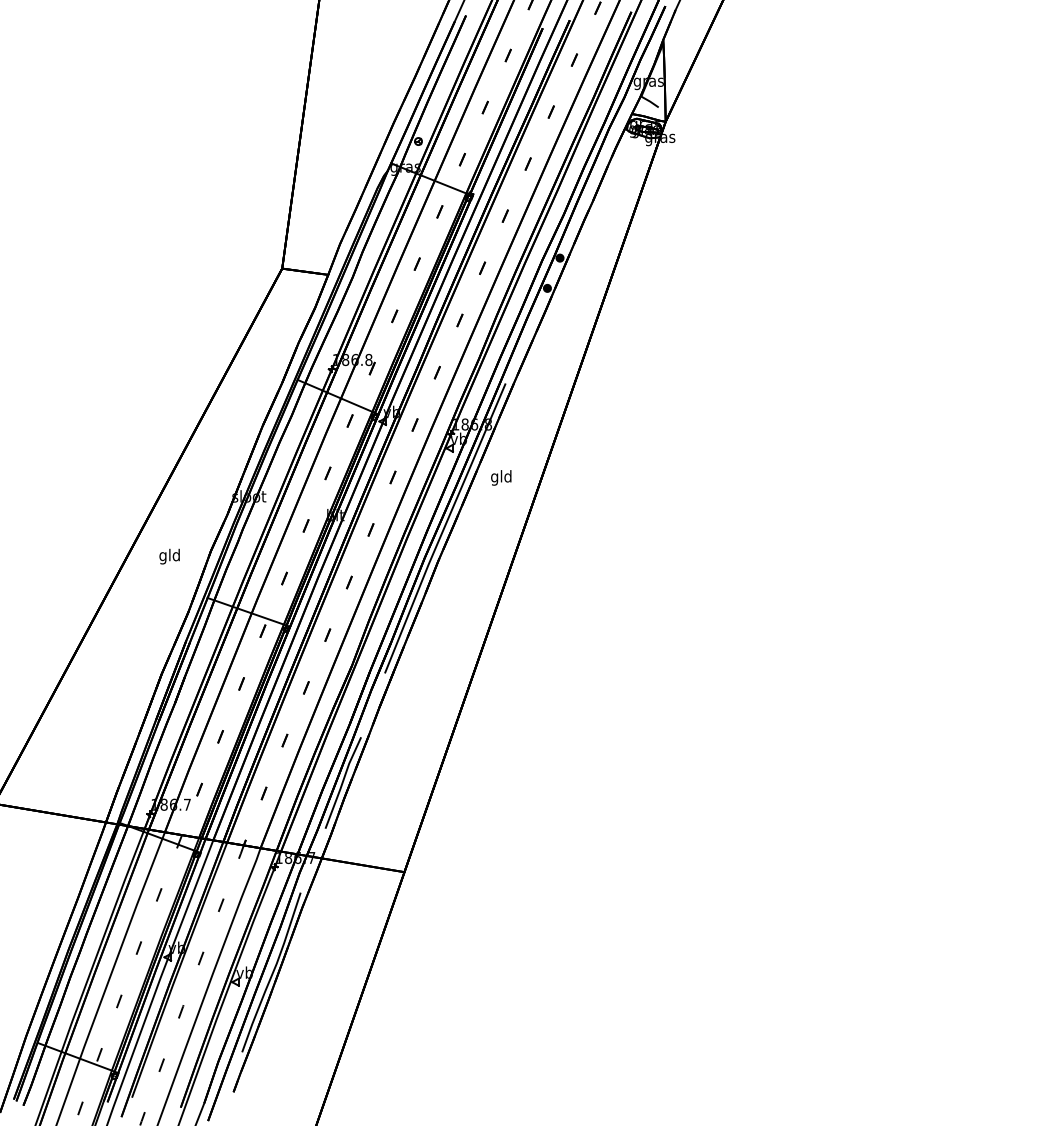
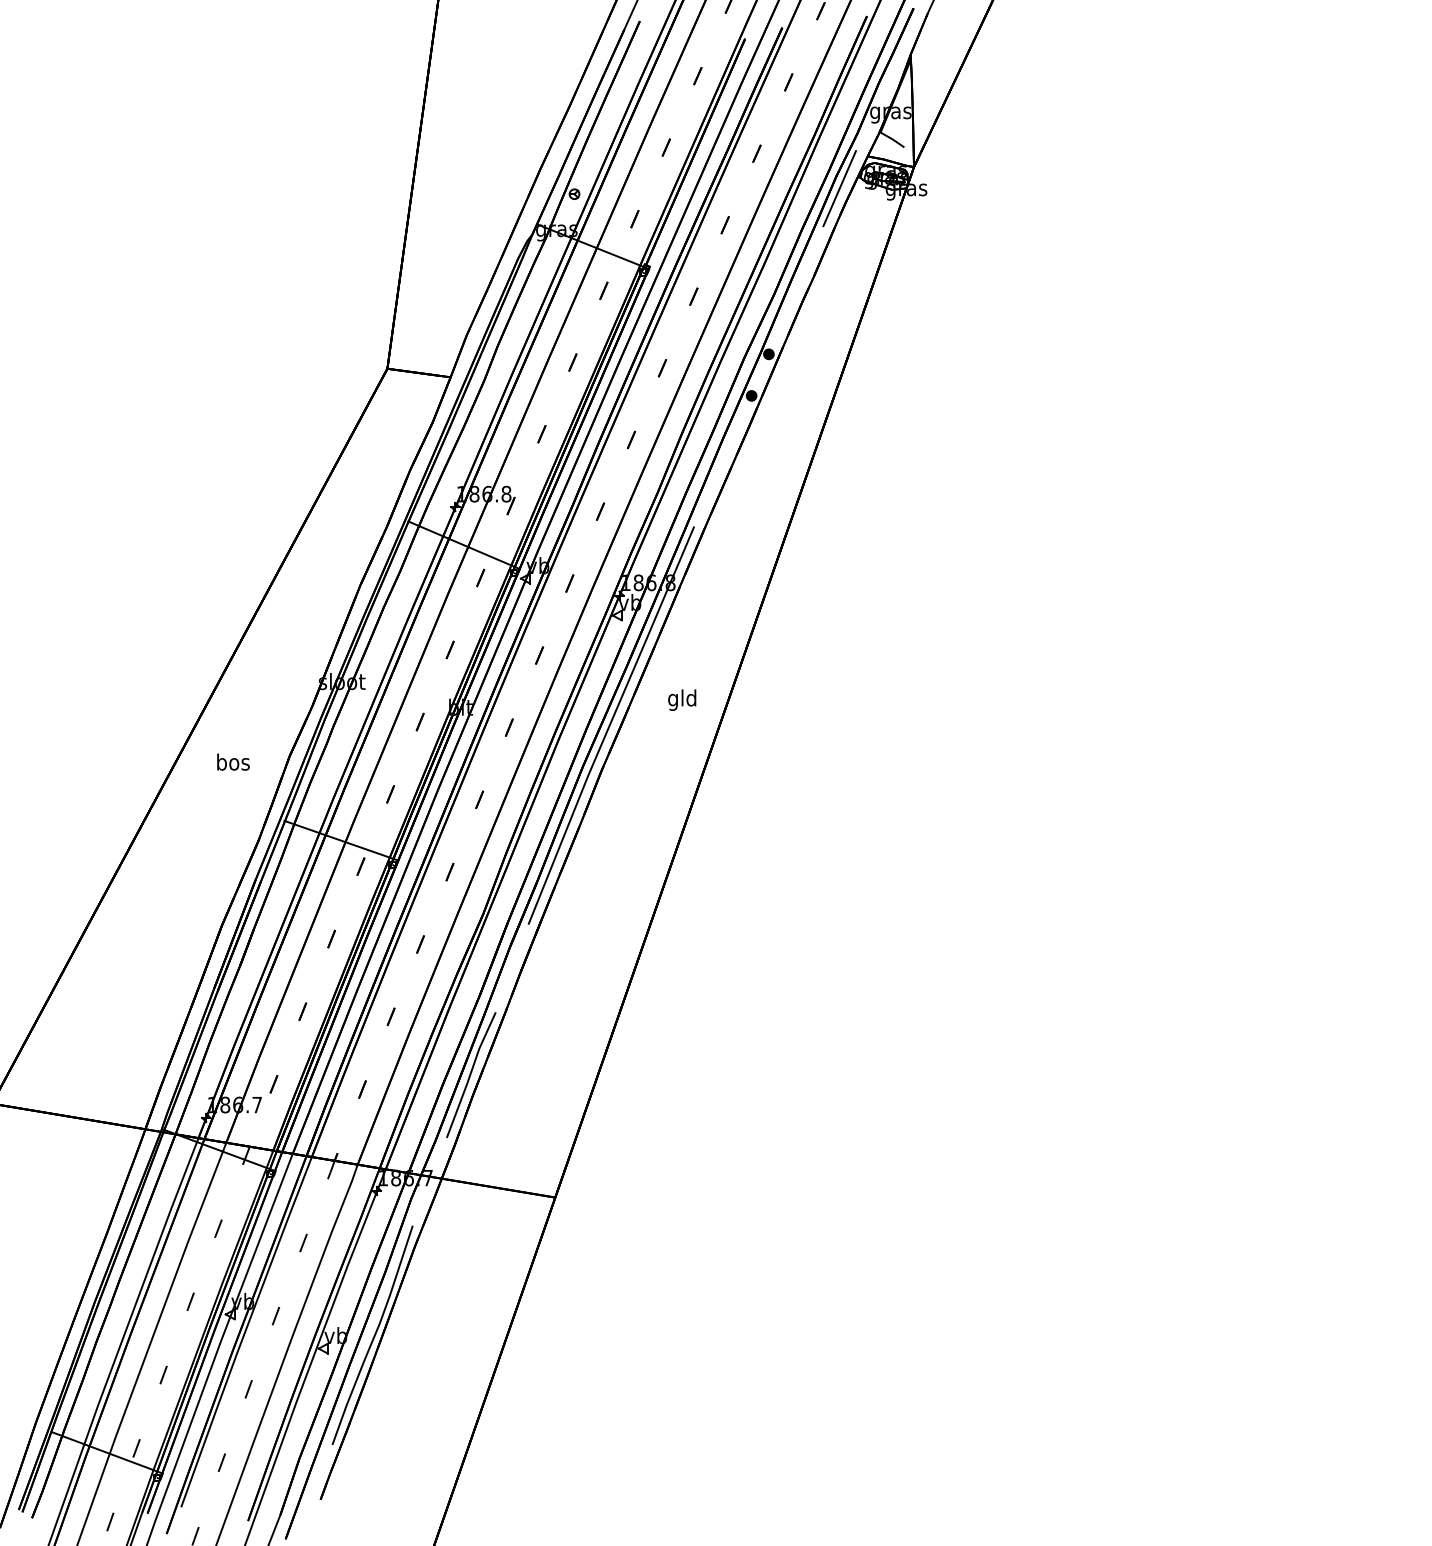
line: (611, 137) -> (839, 188), added
text: (501, 477) -> (682, 699), moved
text: (170, 556) -> (233, 764), gld -> bos

